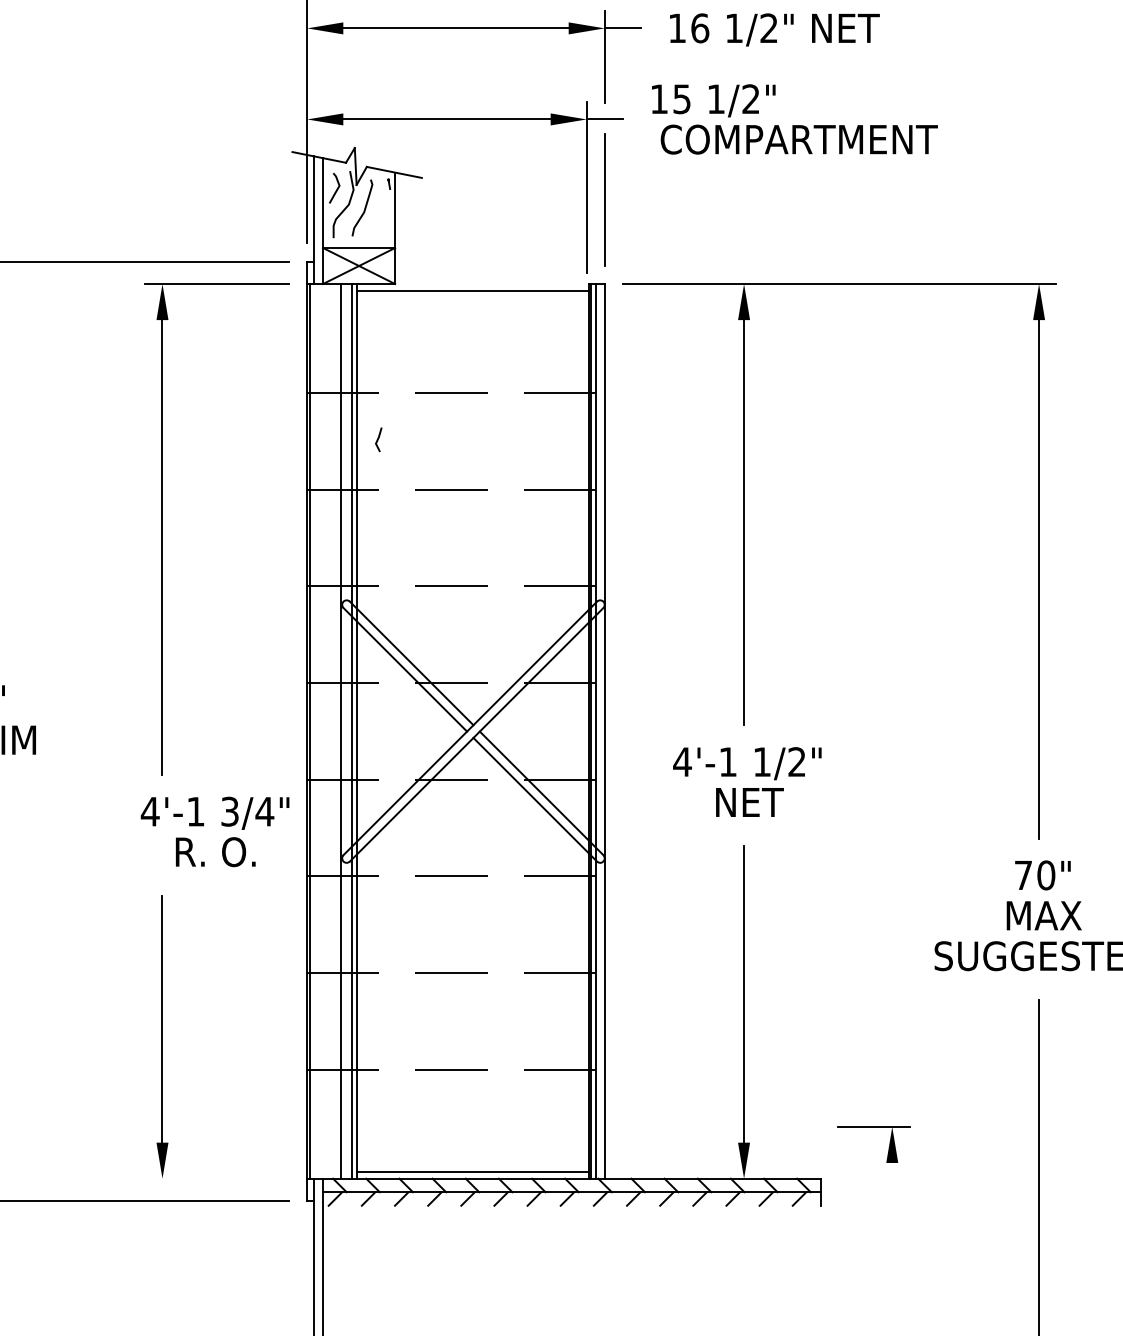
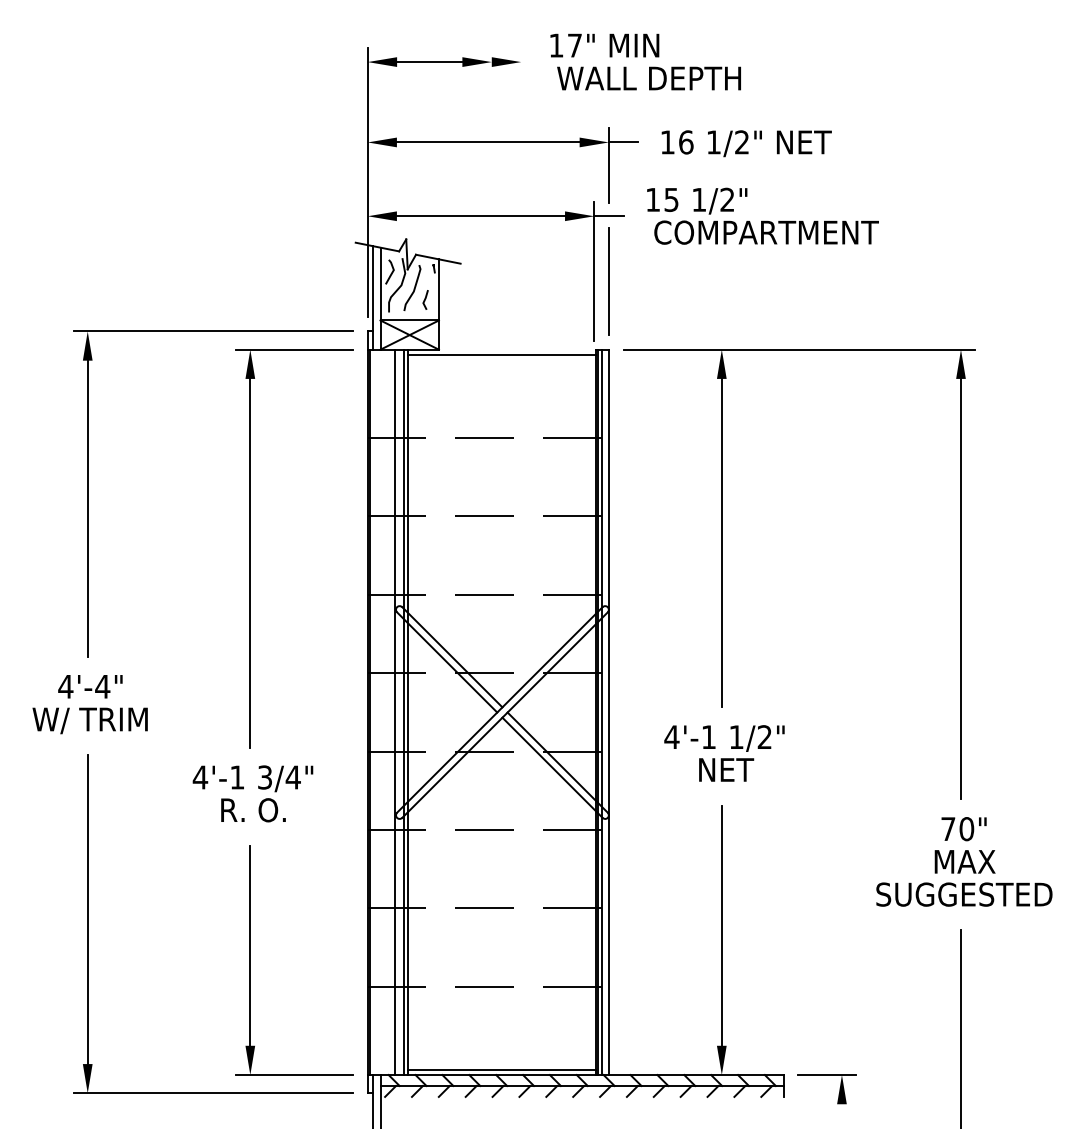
line: (378, 439) -> (425, 299), moved
text: (214, 831) -> (252, 793), moved
part: (889, 1144) -> (839, 1089), moved
line: (216, 1179) -> (294, 1075), added

